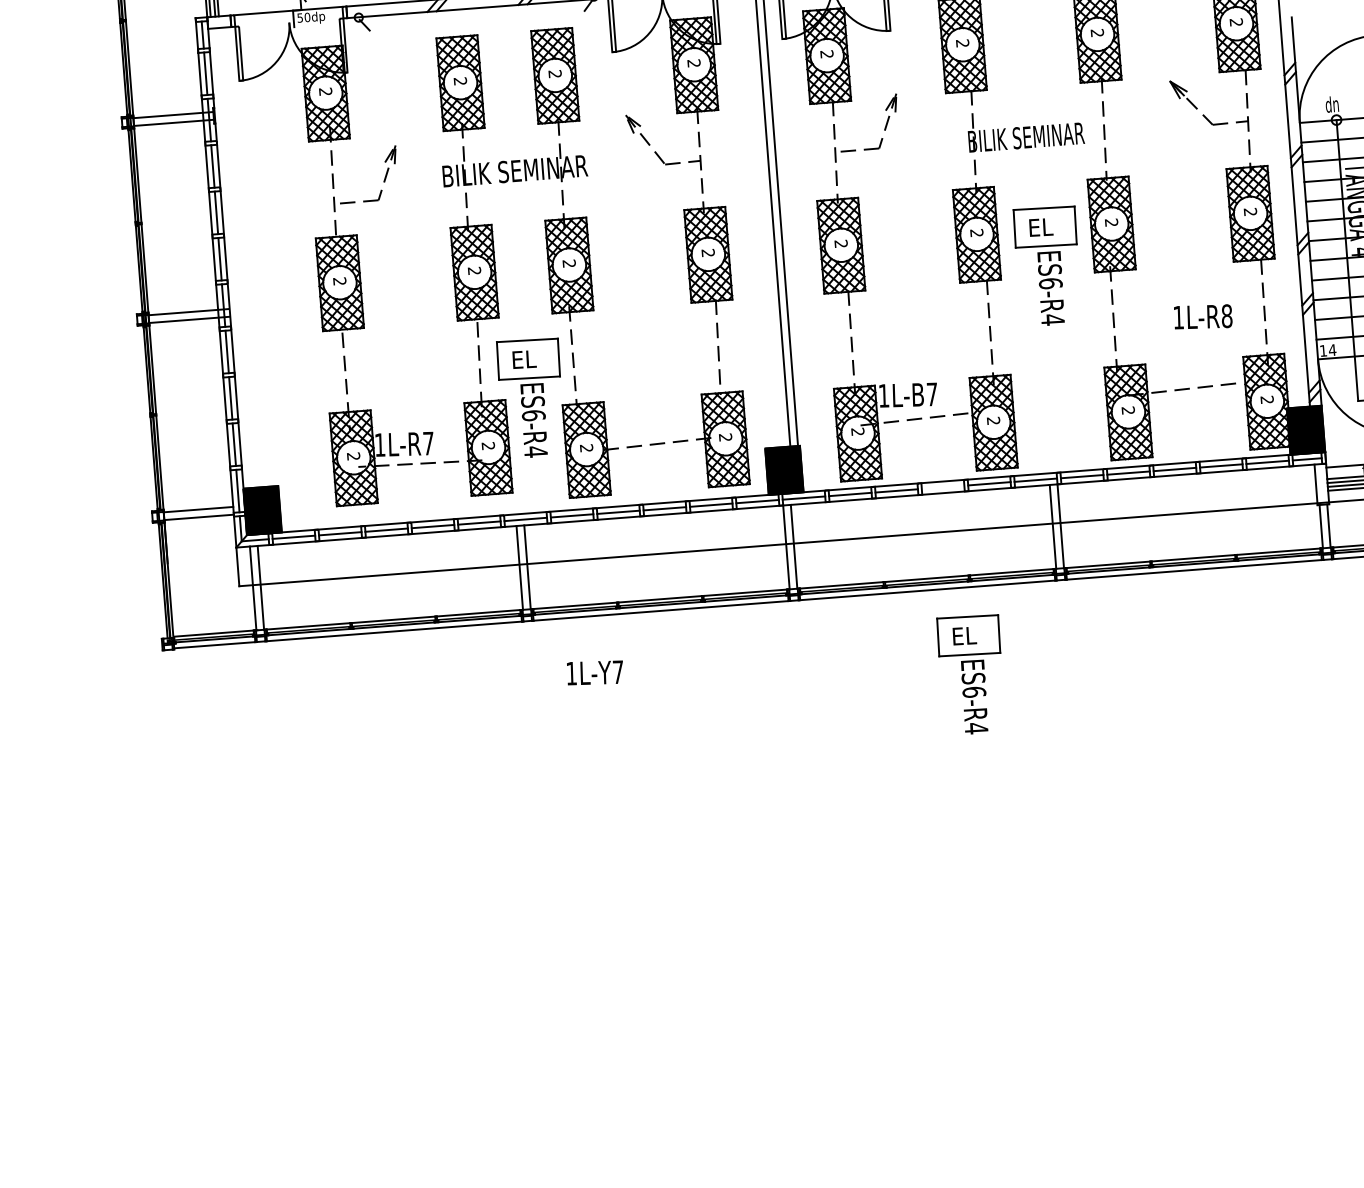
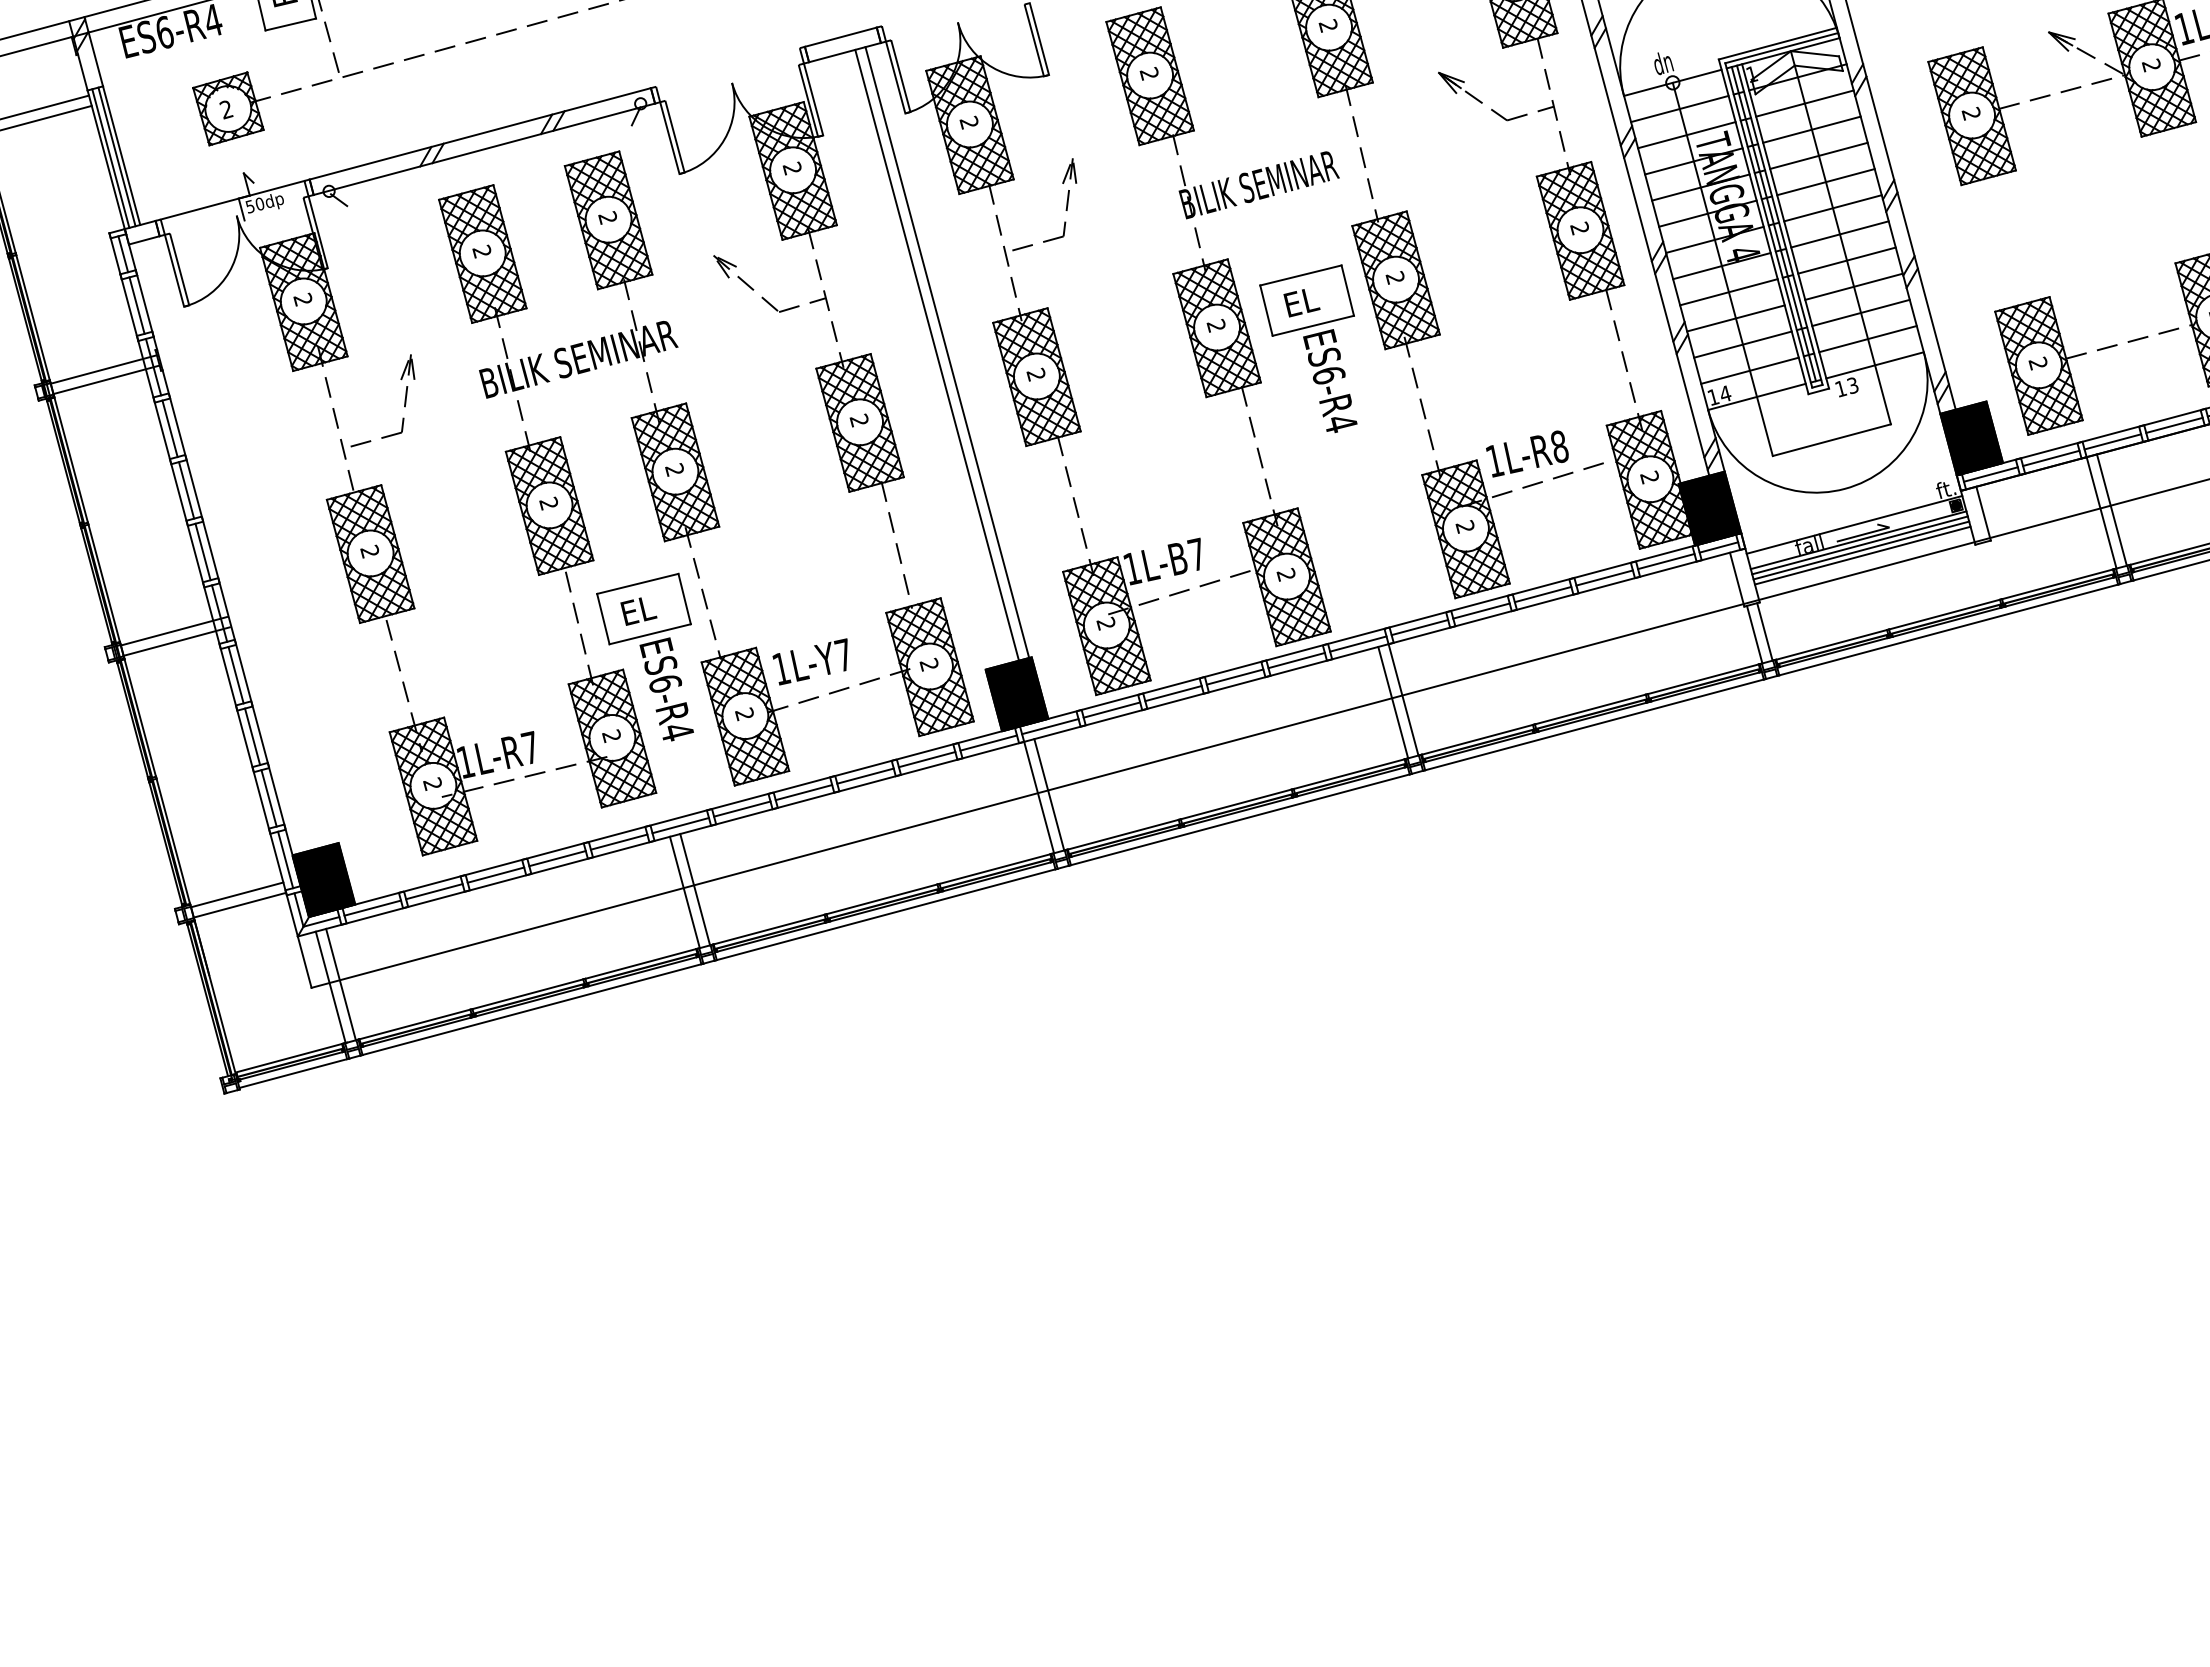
text: (1203, 316) -> (1527, 453), moved
line: (942, 486) -> (1234, 676), added
part: (963, 670) -> (1308, 918), removed
text: (592, 672) -> (809, 661), moved

